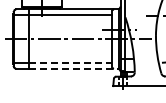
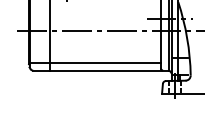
line: (70, 62) -> (105, 62), dashed -> solid
line: (74, 68) -> (110, 70), dashed -> solid

